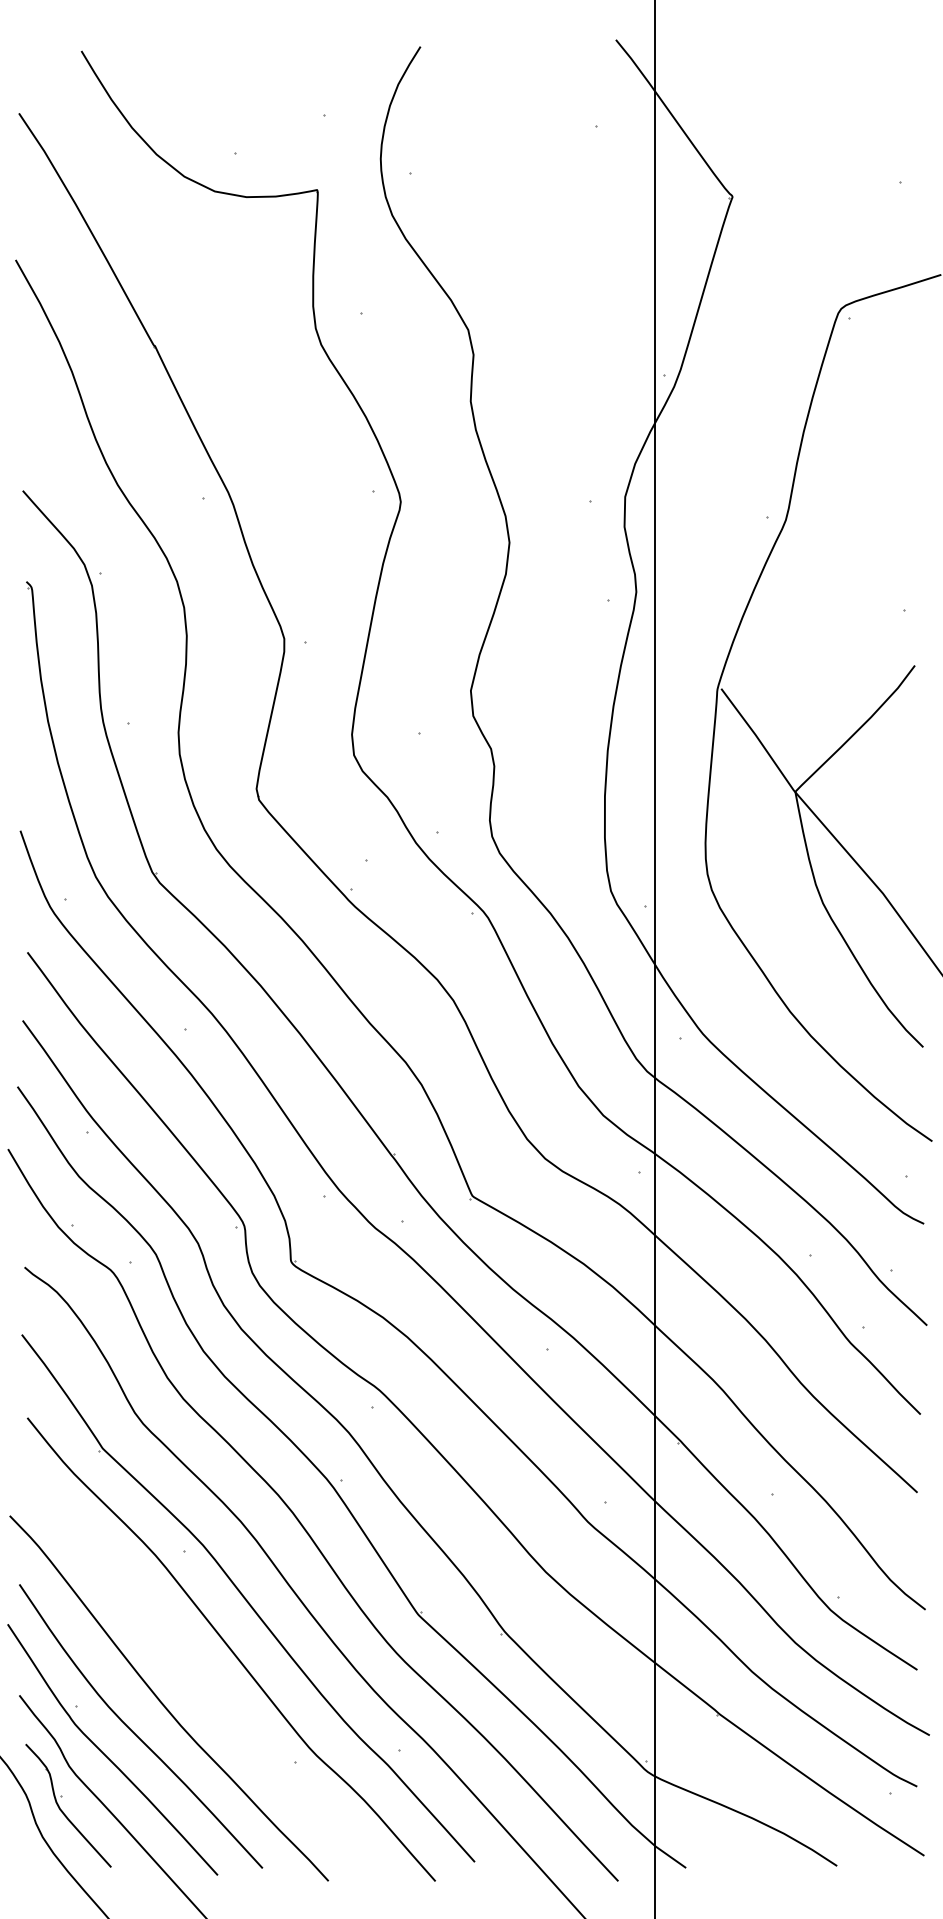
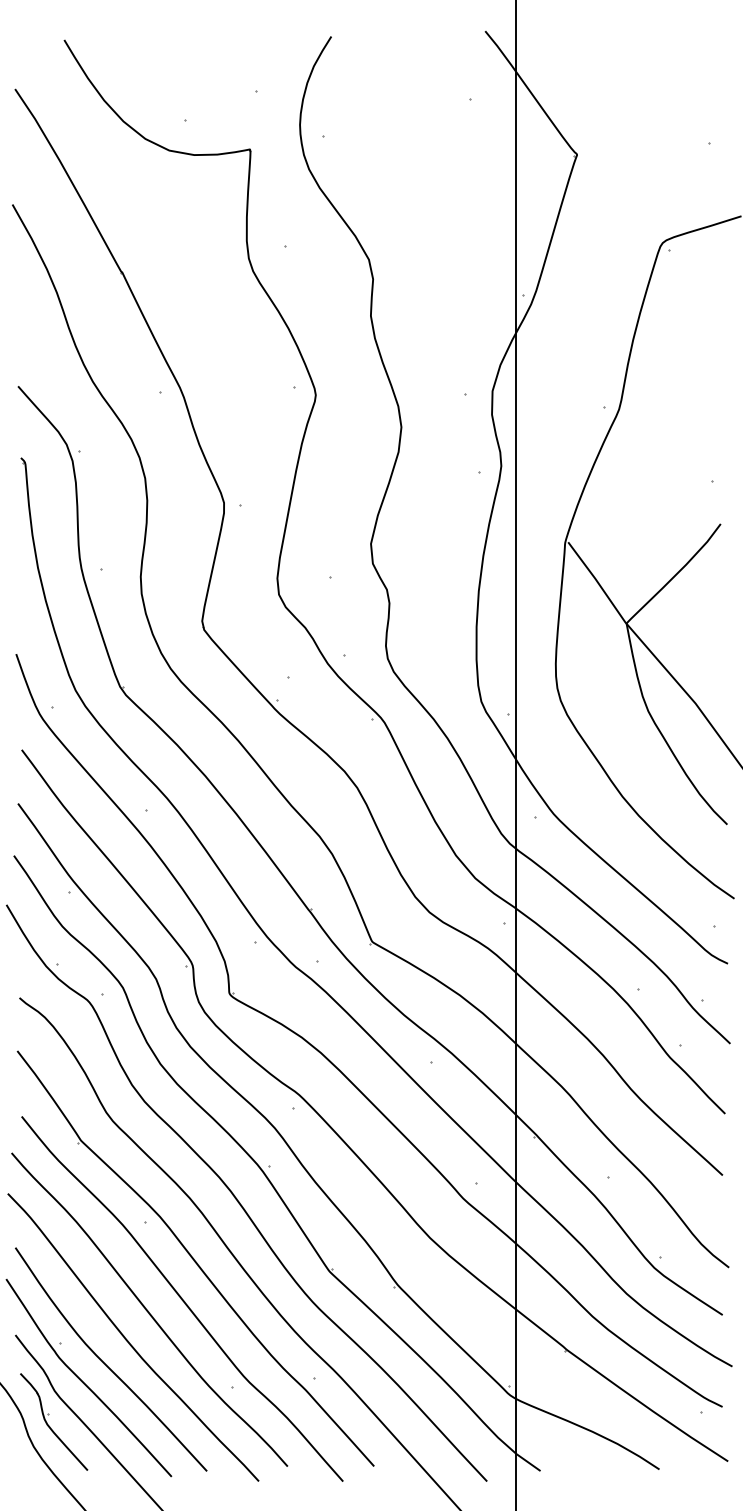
curve: (187, 1663) -> (147, 1309), added

